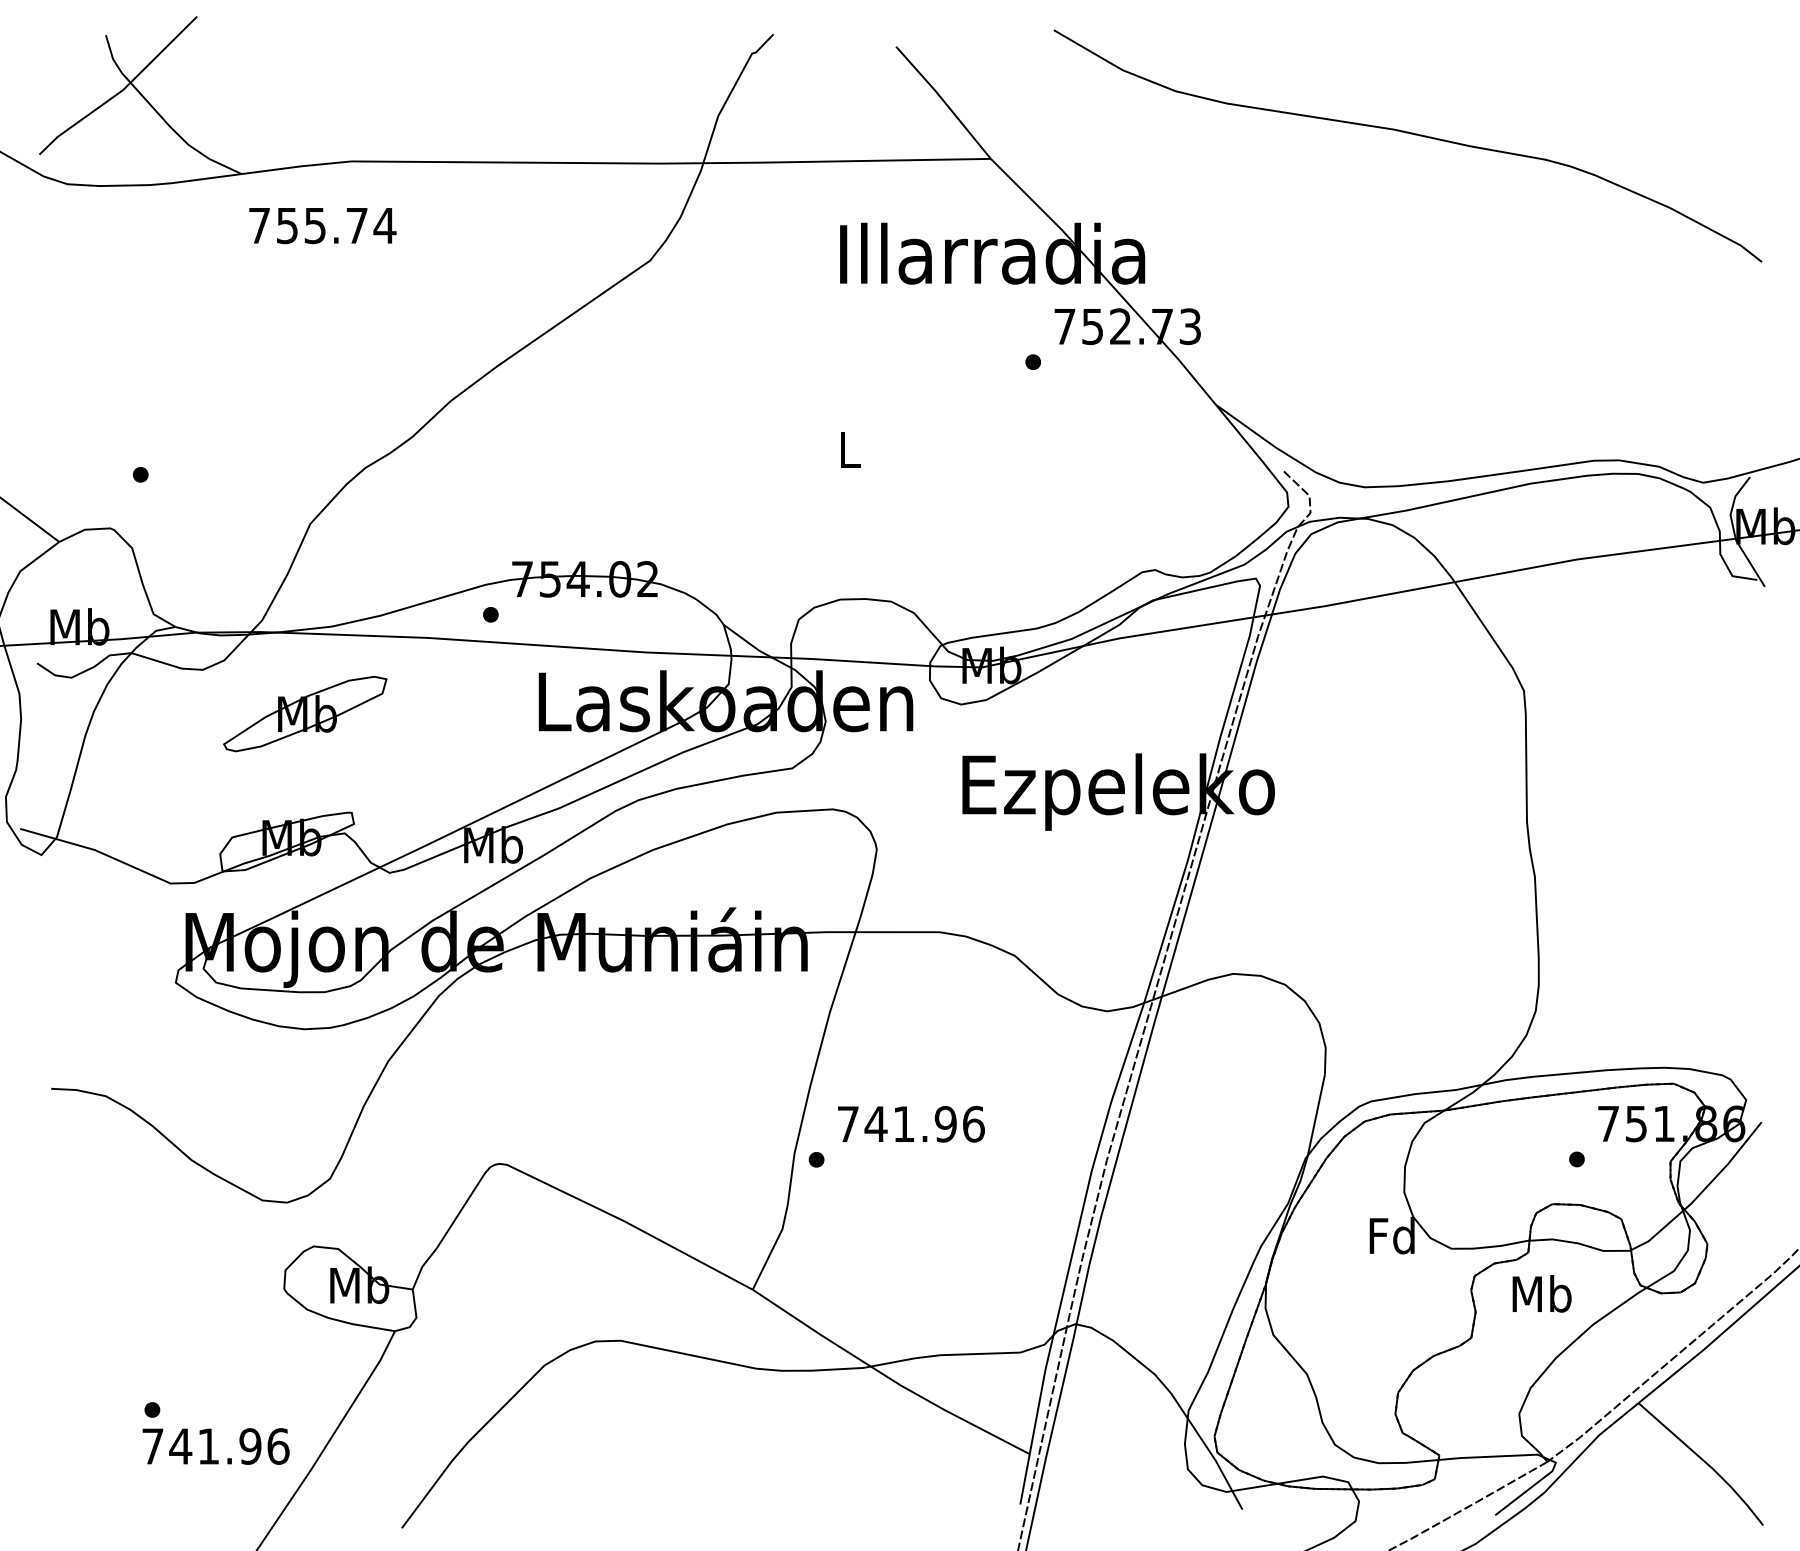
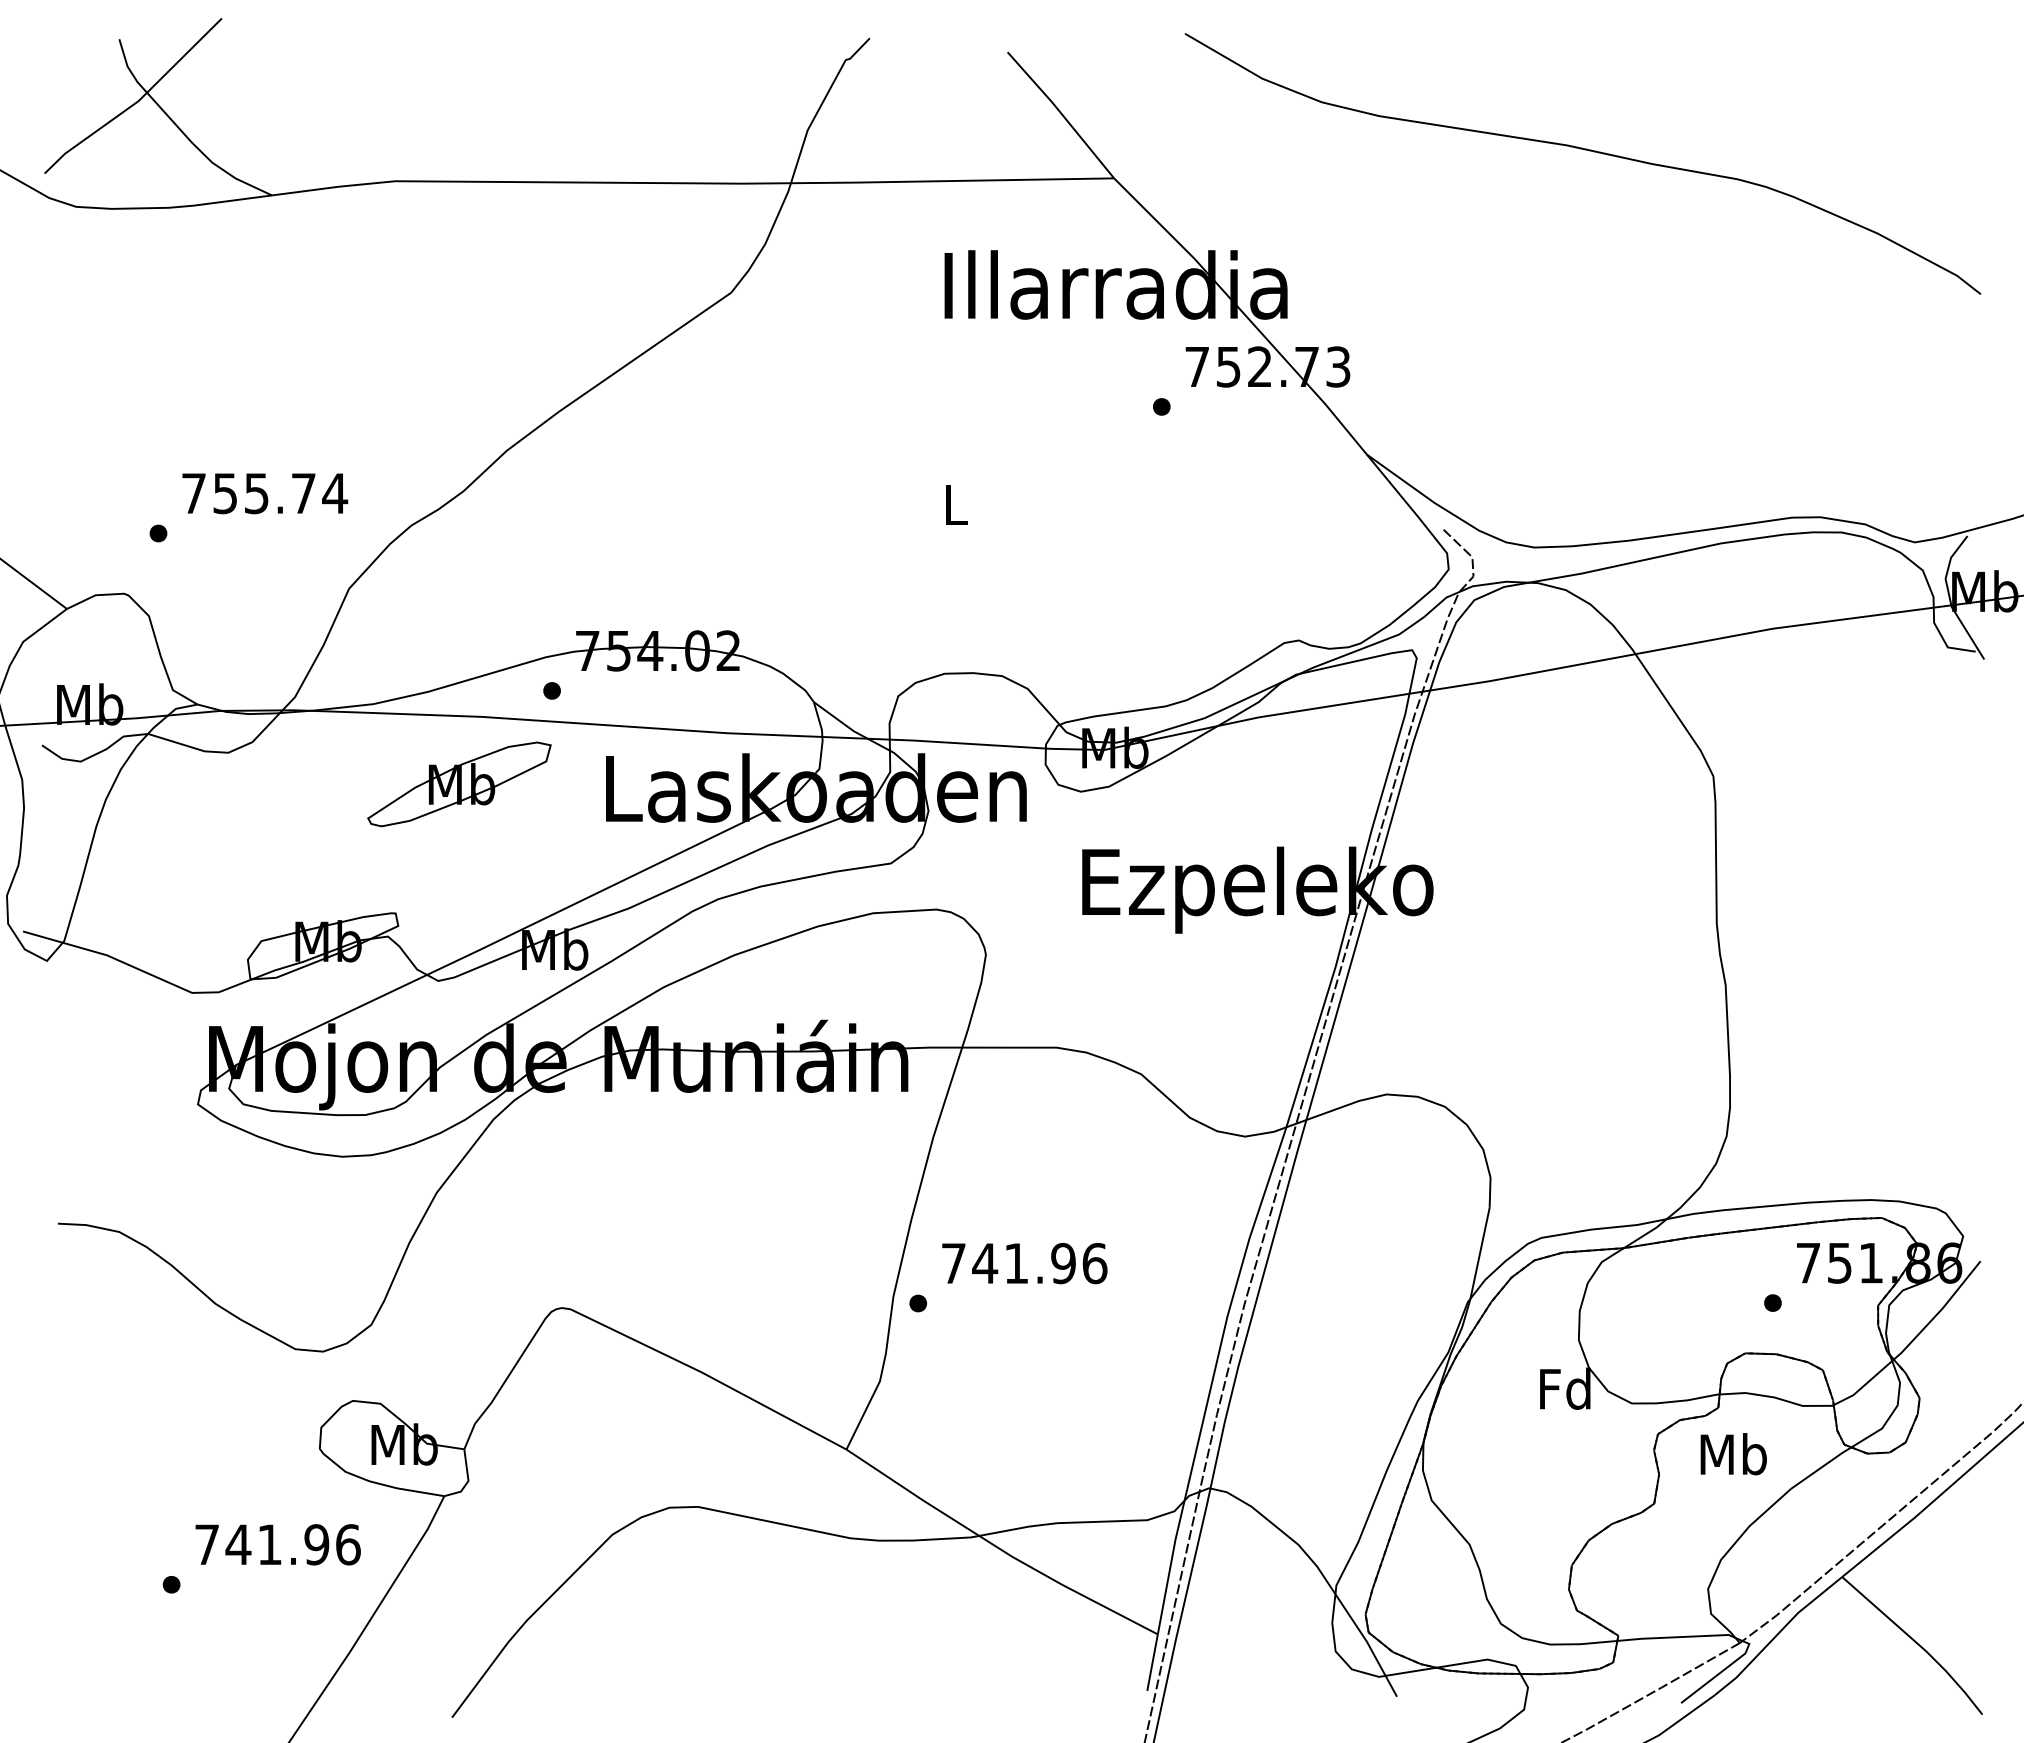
text: (323, 225) -> (265, 493), moved
part: (305, 714) -> (459, 784), moved
text: (215, 1446) -> (277, 1544), moved

